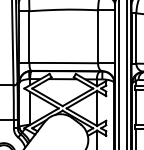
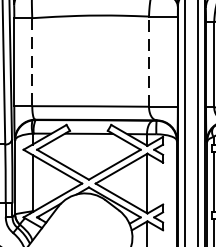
line: (98, 36) -> (149, 61), solid -> dashed
line: (29, 37) -> (32, 62), solid -> dashed

